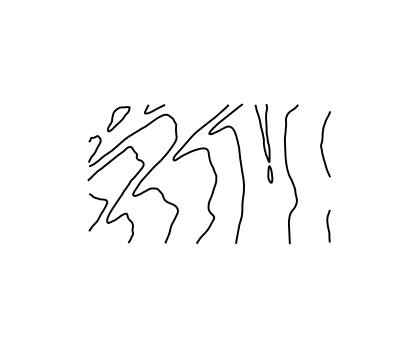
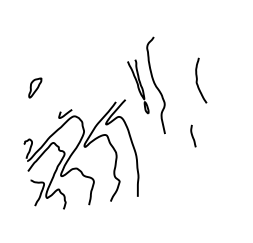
curve: (322, 144) -> (197, 81), moved
part: (157, 165) -> (74, 152), moved
curve: (290, 175) -> (157, 86), moved

